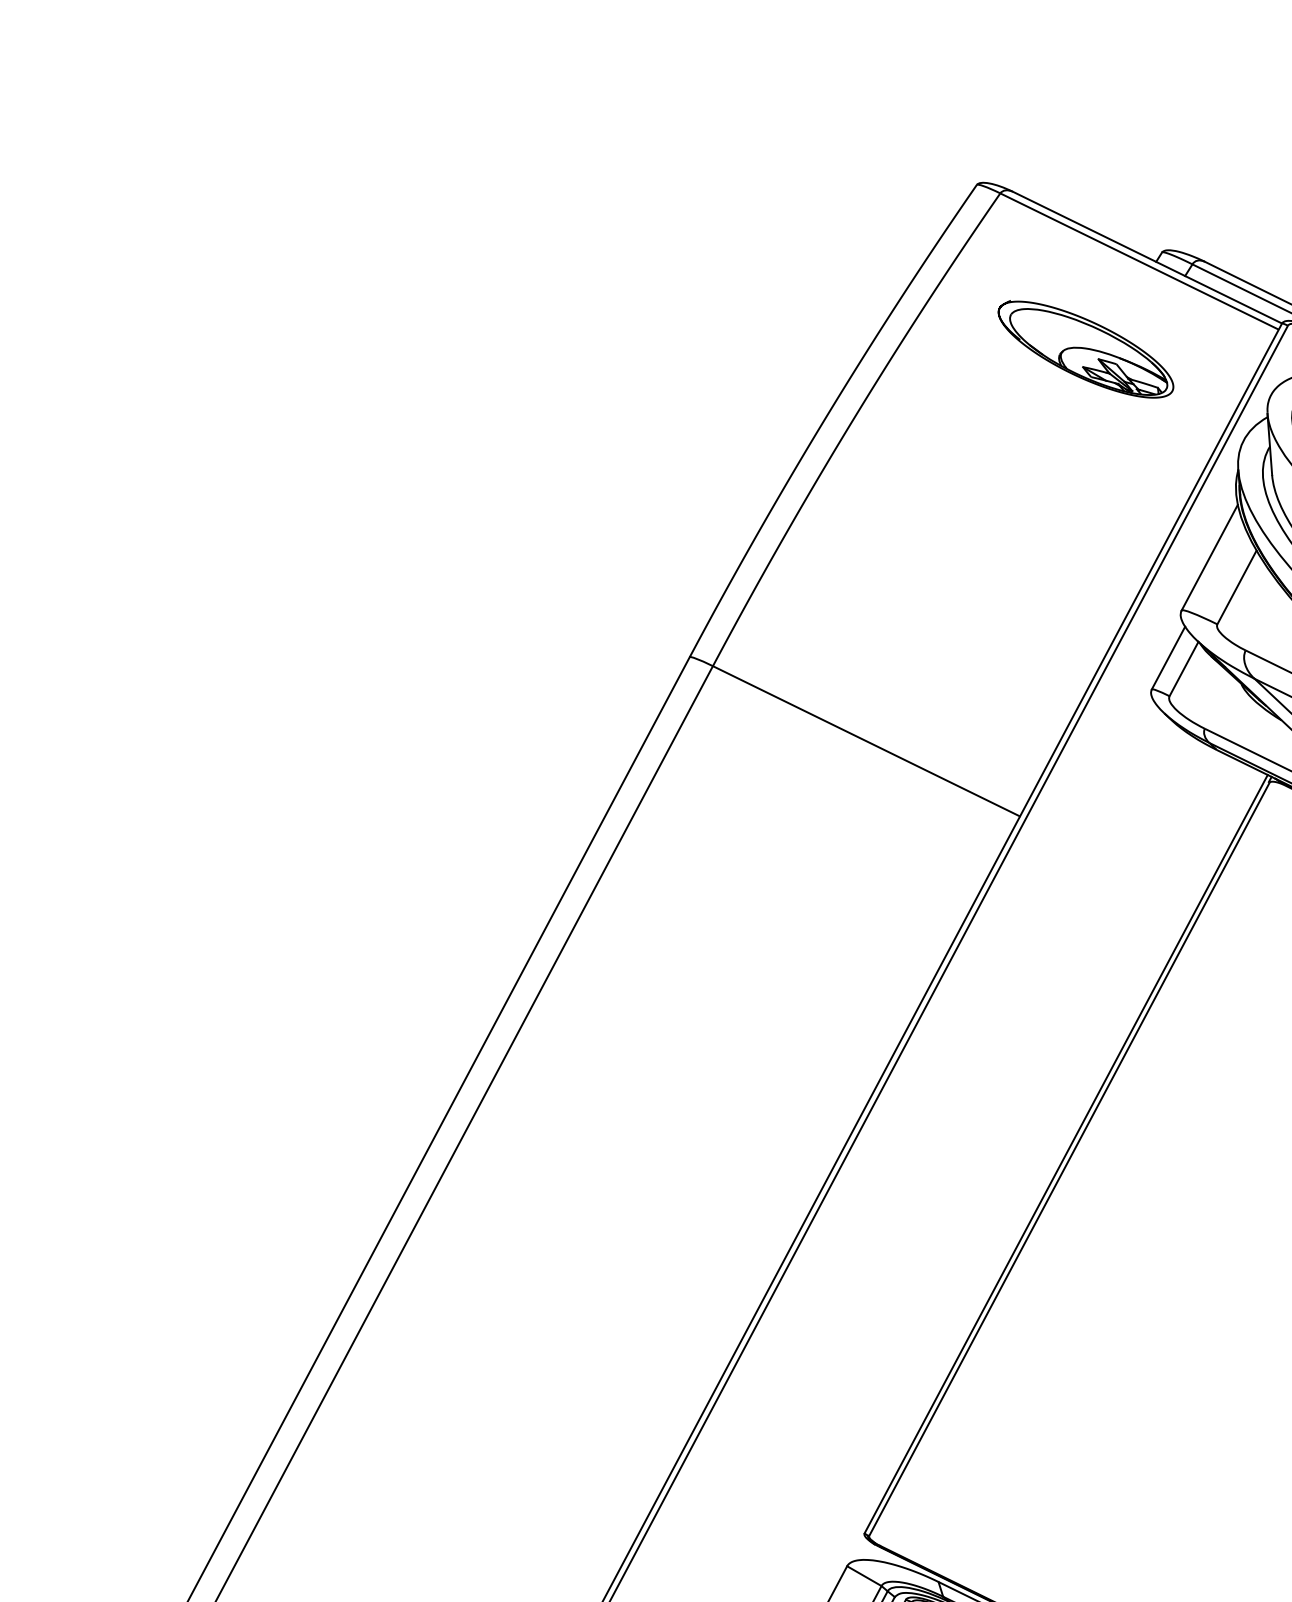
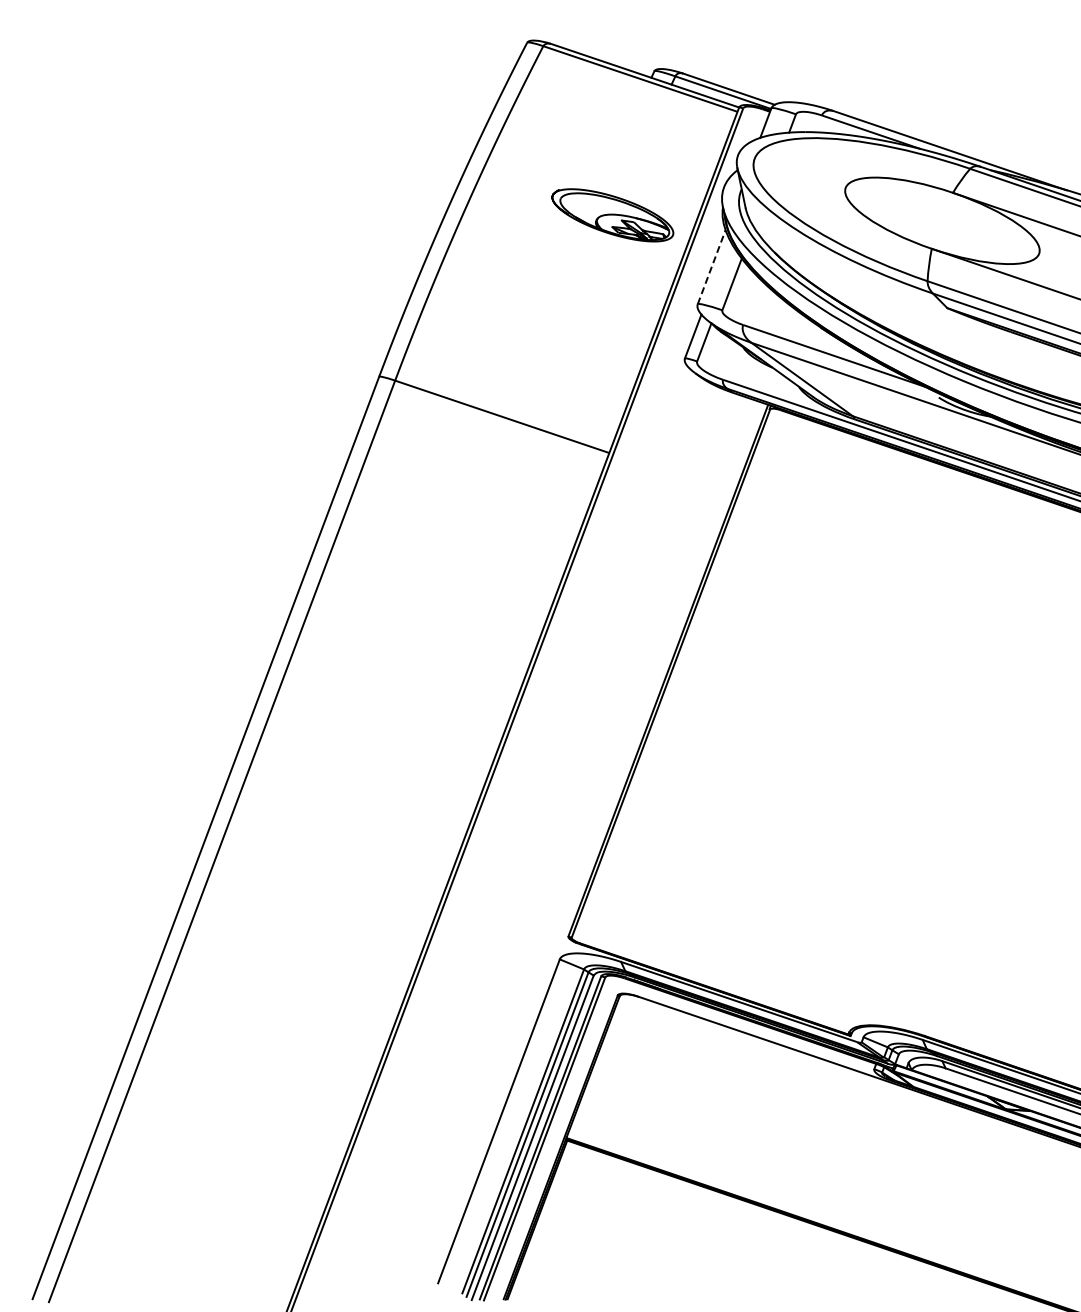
part: (1085, 349) -> (612, 215), moved
line: (1209, 558) -> (711, 267), solid -> dashed

